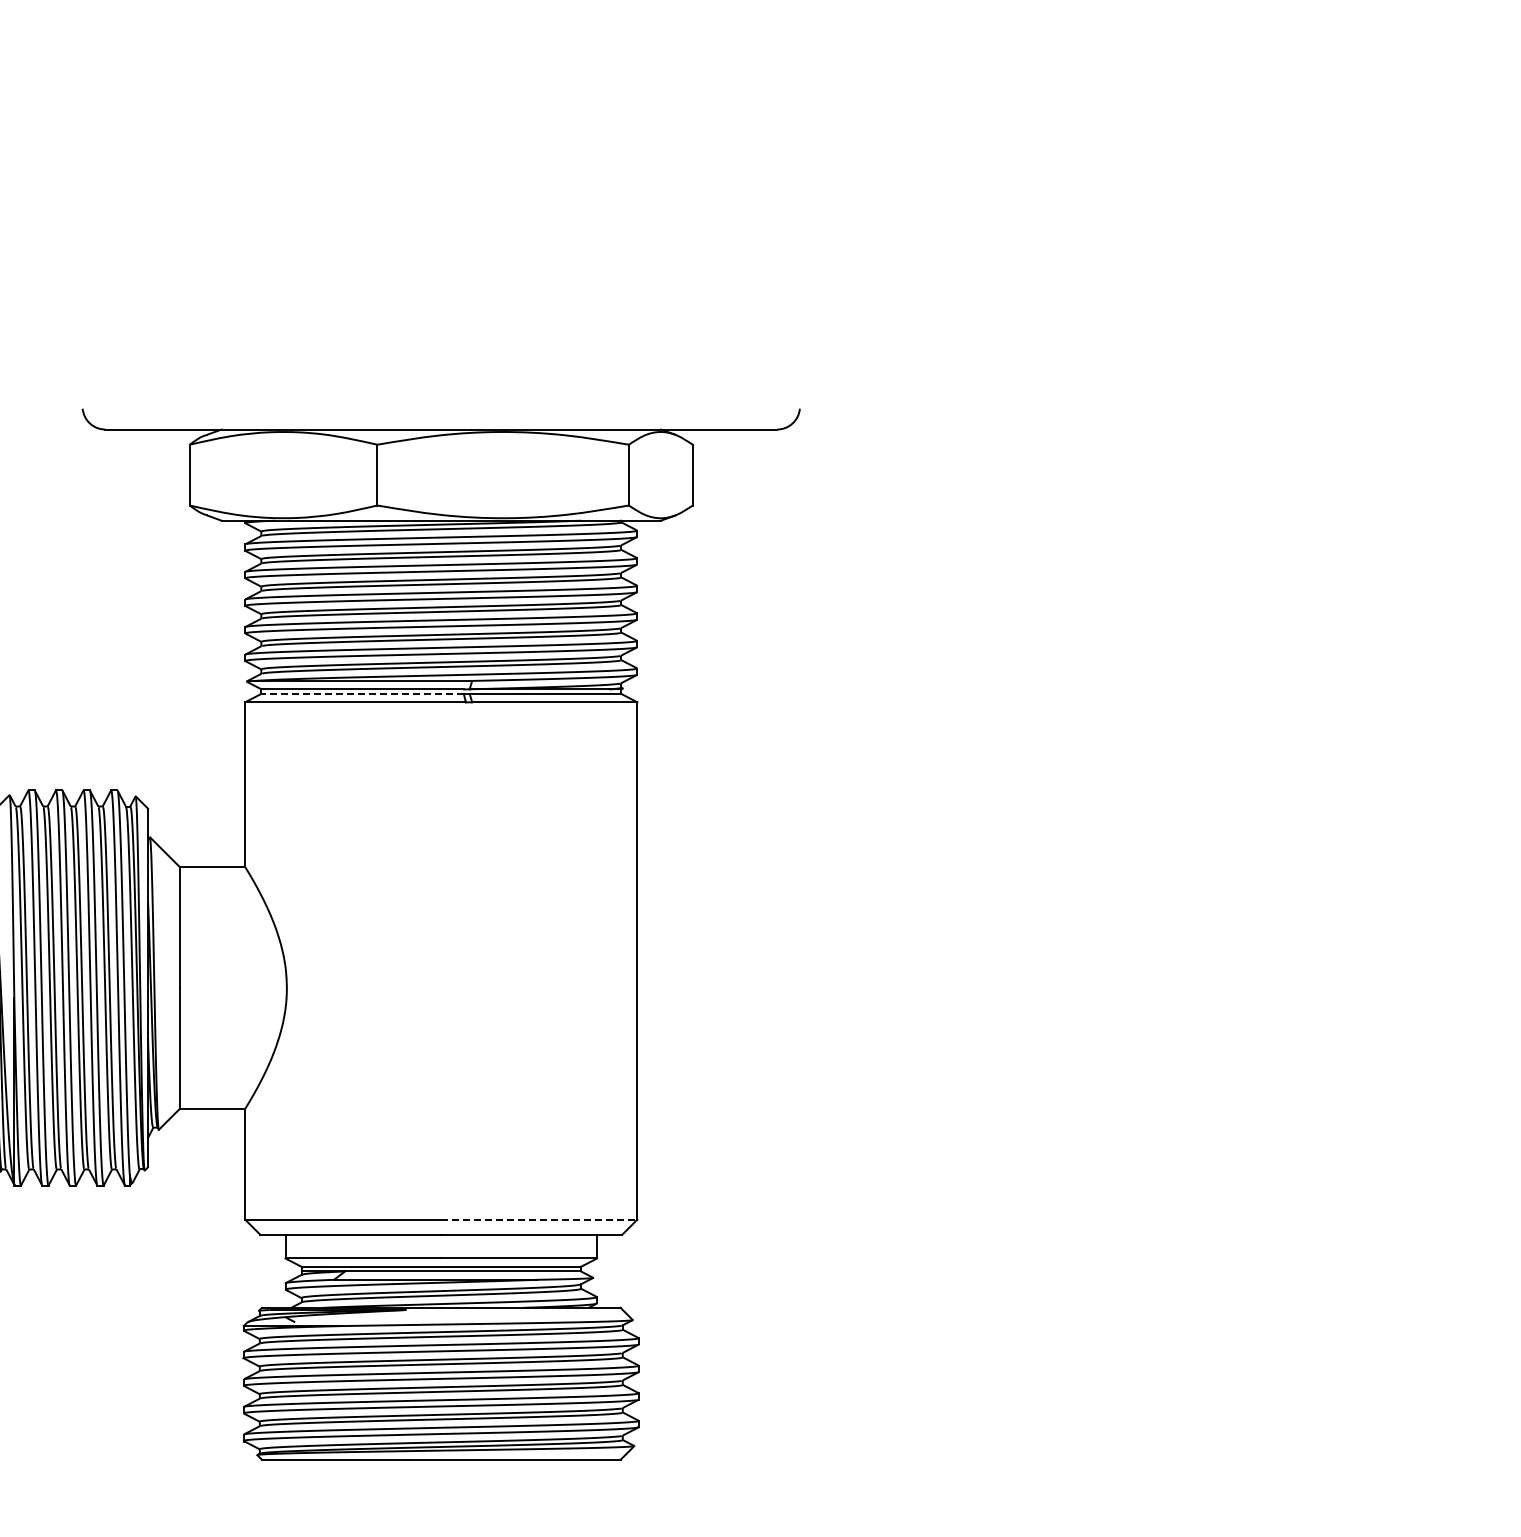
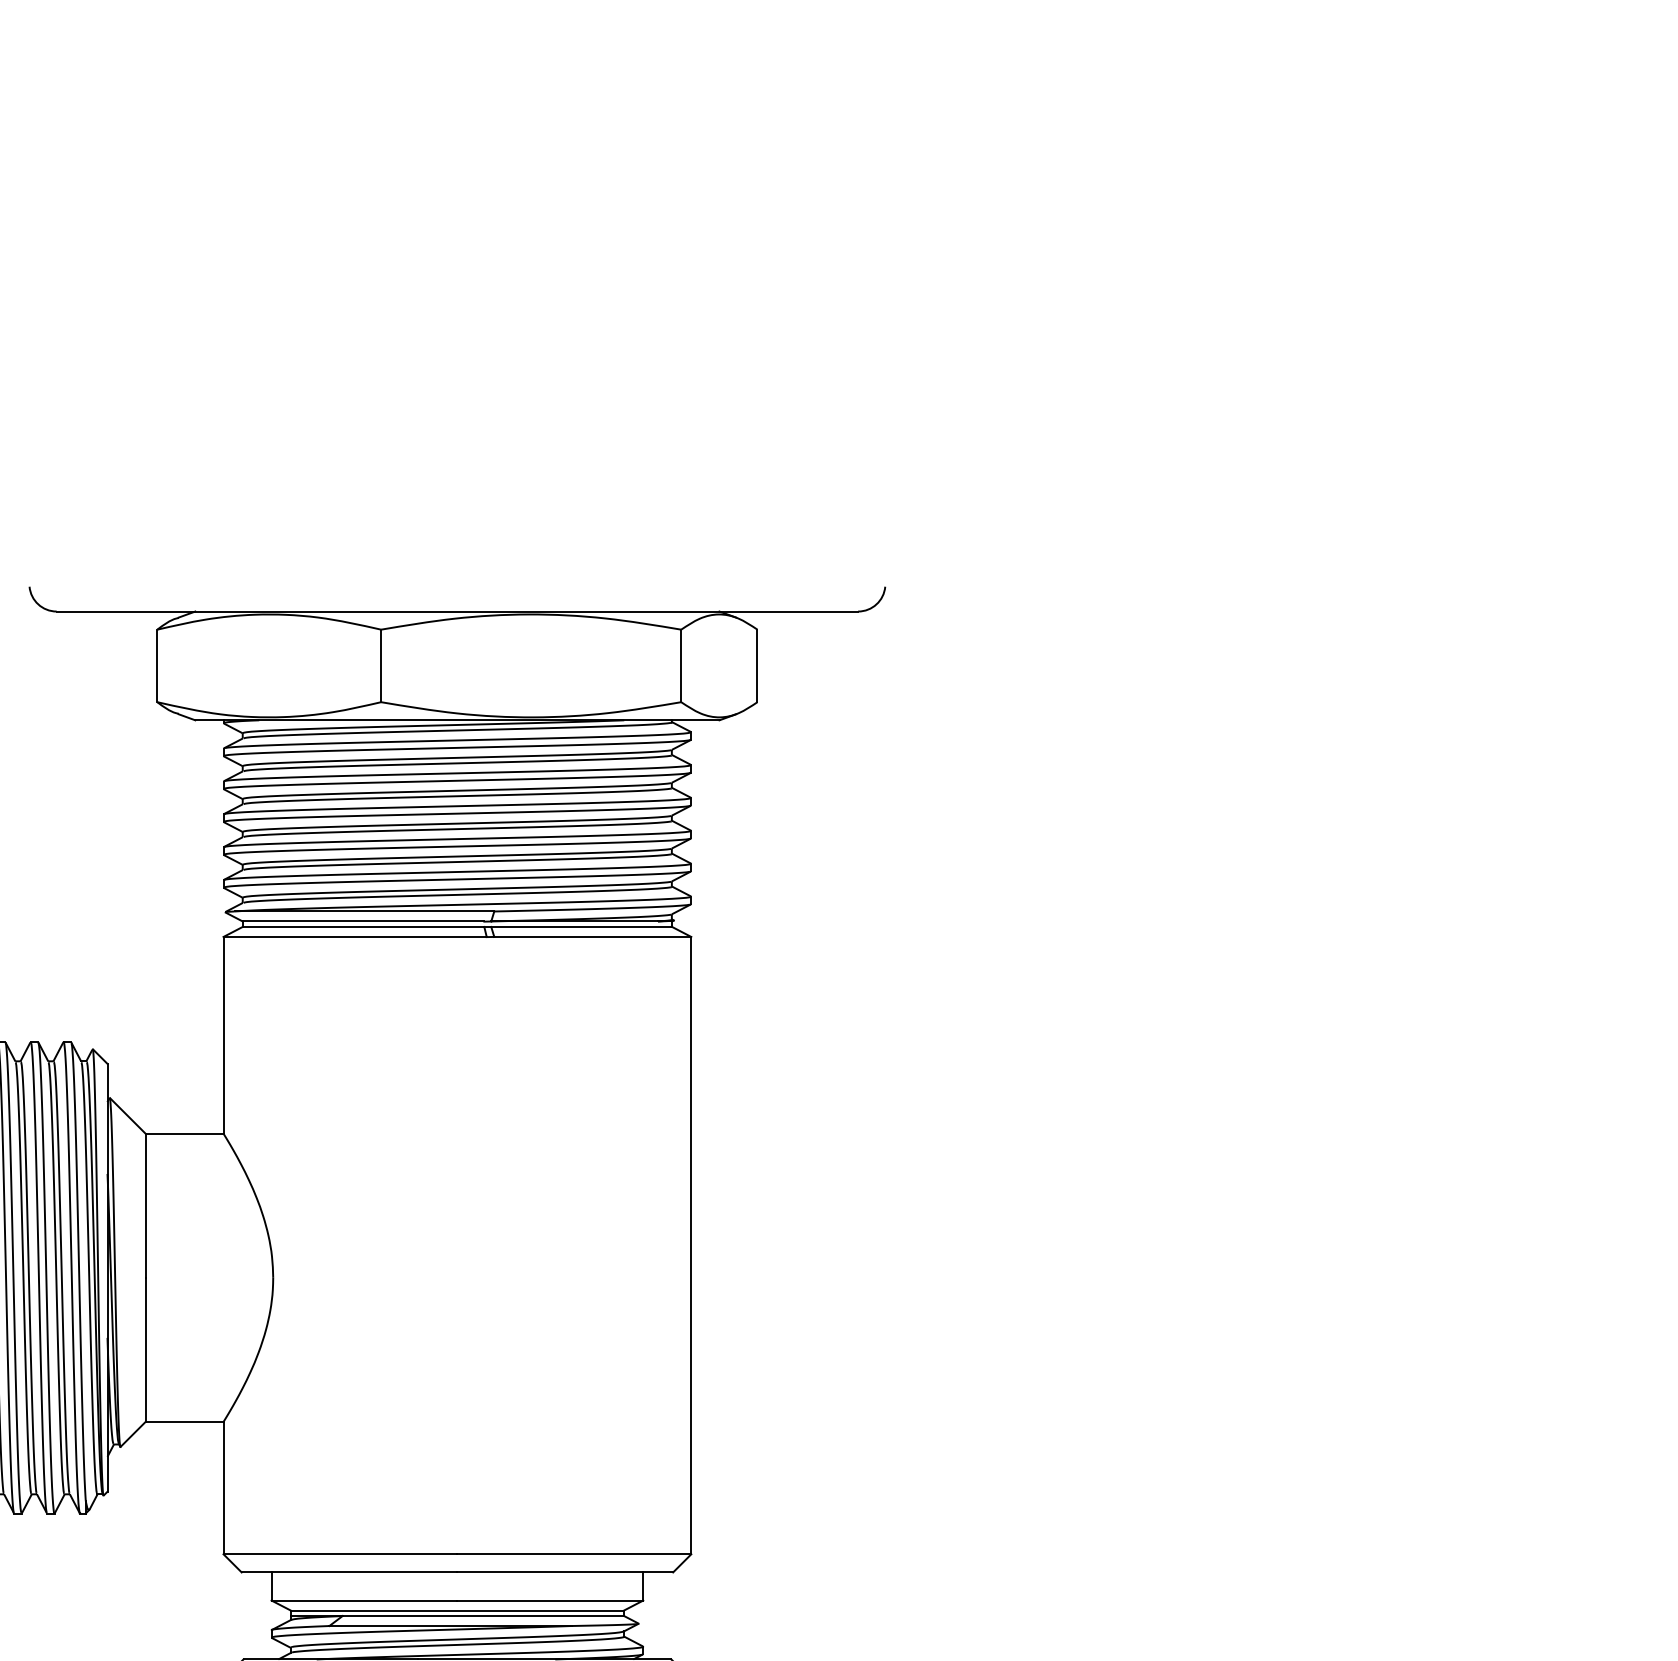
line: (362, 693) -> (363, 926), dashed -> solid
line: (539, 1219) -> (574, 1554), dashed -> solid

